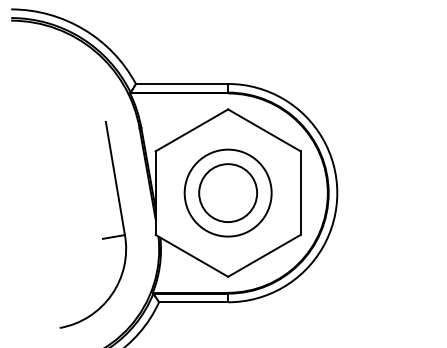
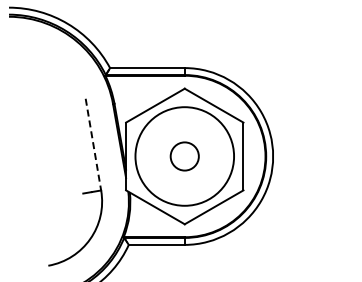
line: (115, 179) -> (93, 145), solid -> dashed
circle: (227, 193) -> (184, 156), size x0.6
circle: (227, 193) -> (184, 156), size x1.4

